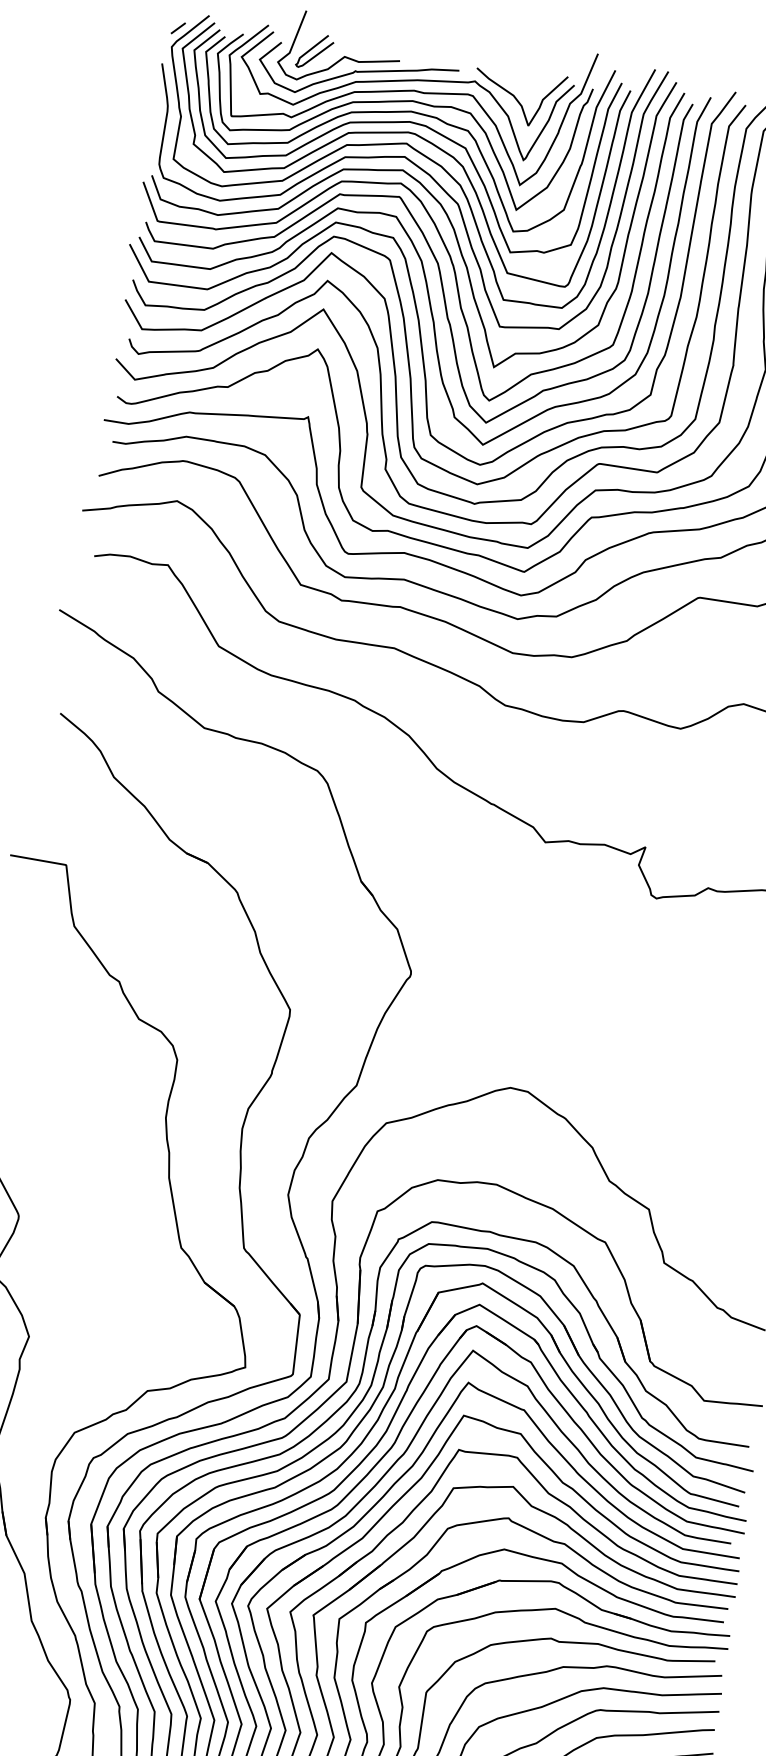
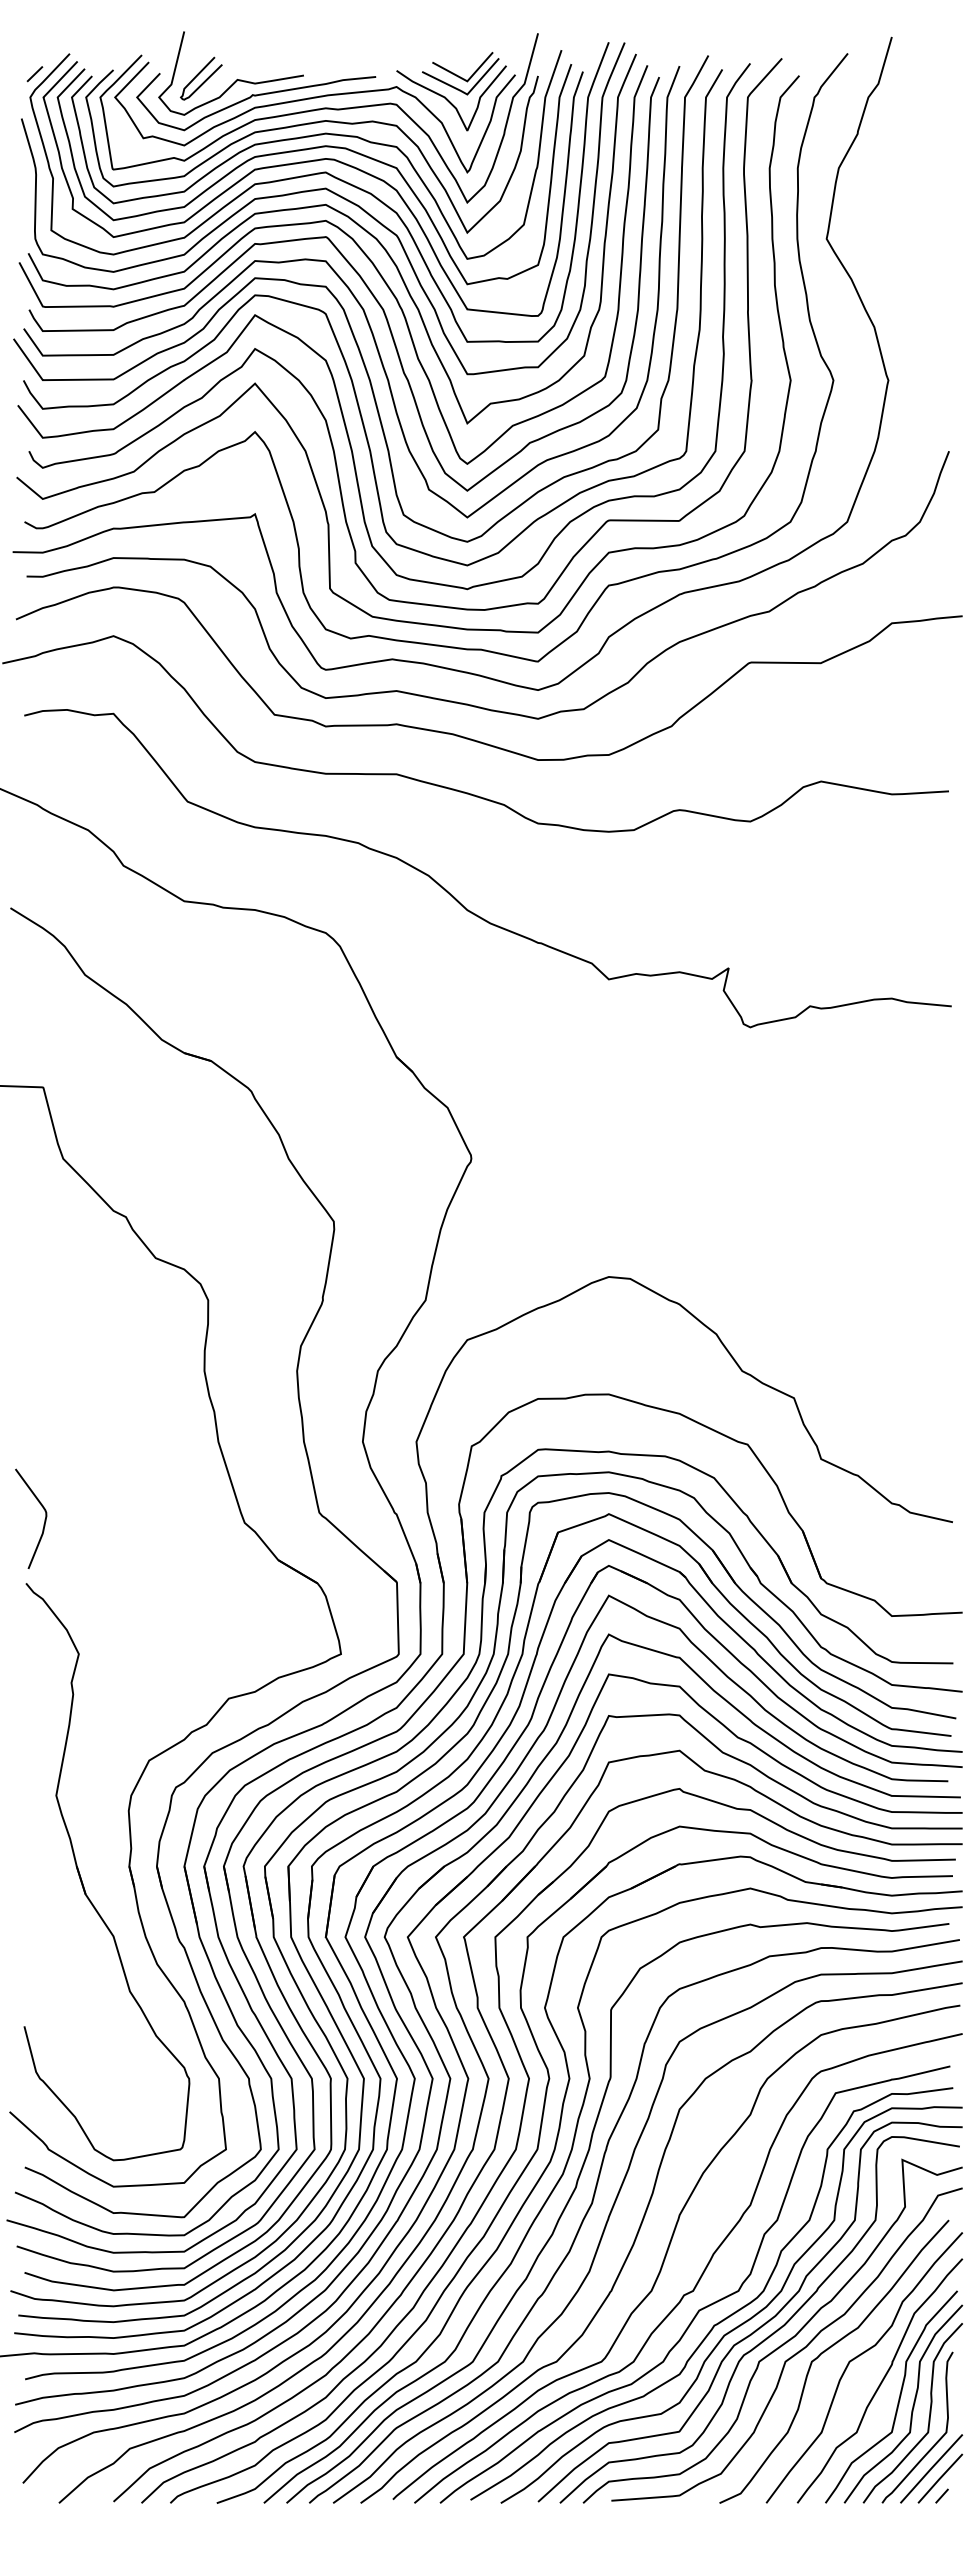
part: (529, 77) -> (460, 73), added

